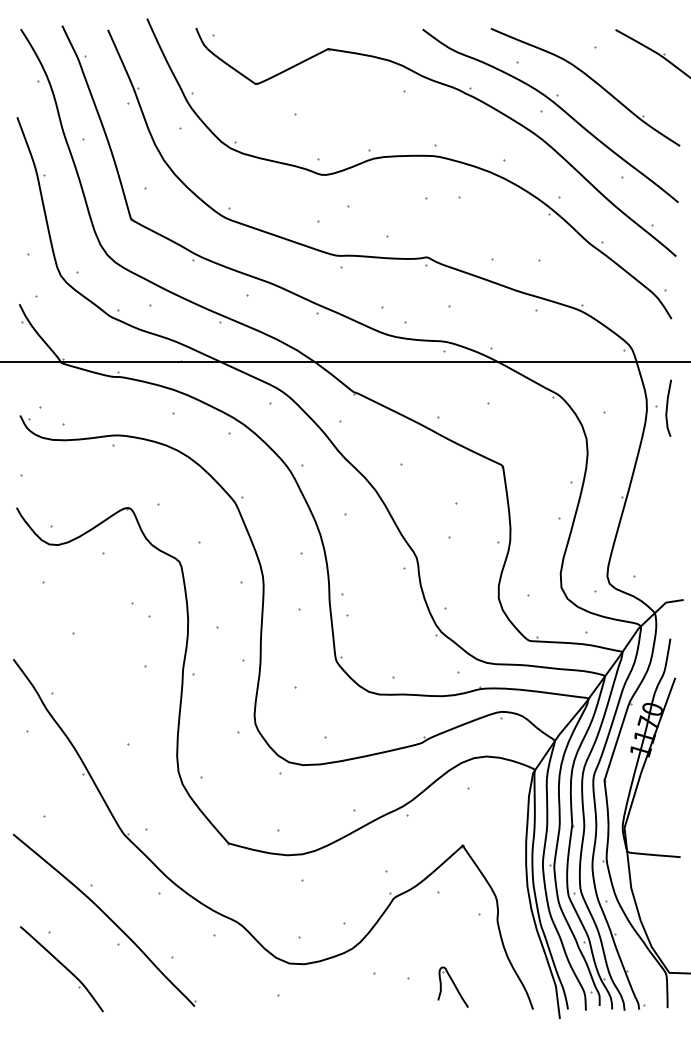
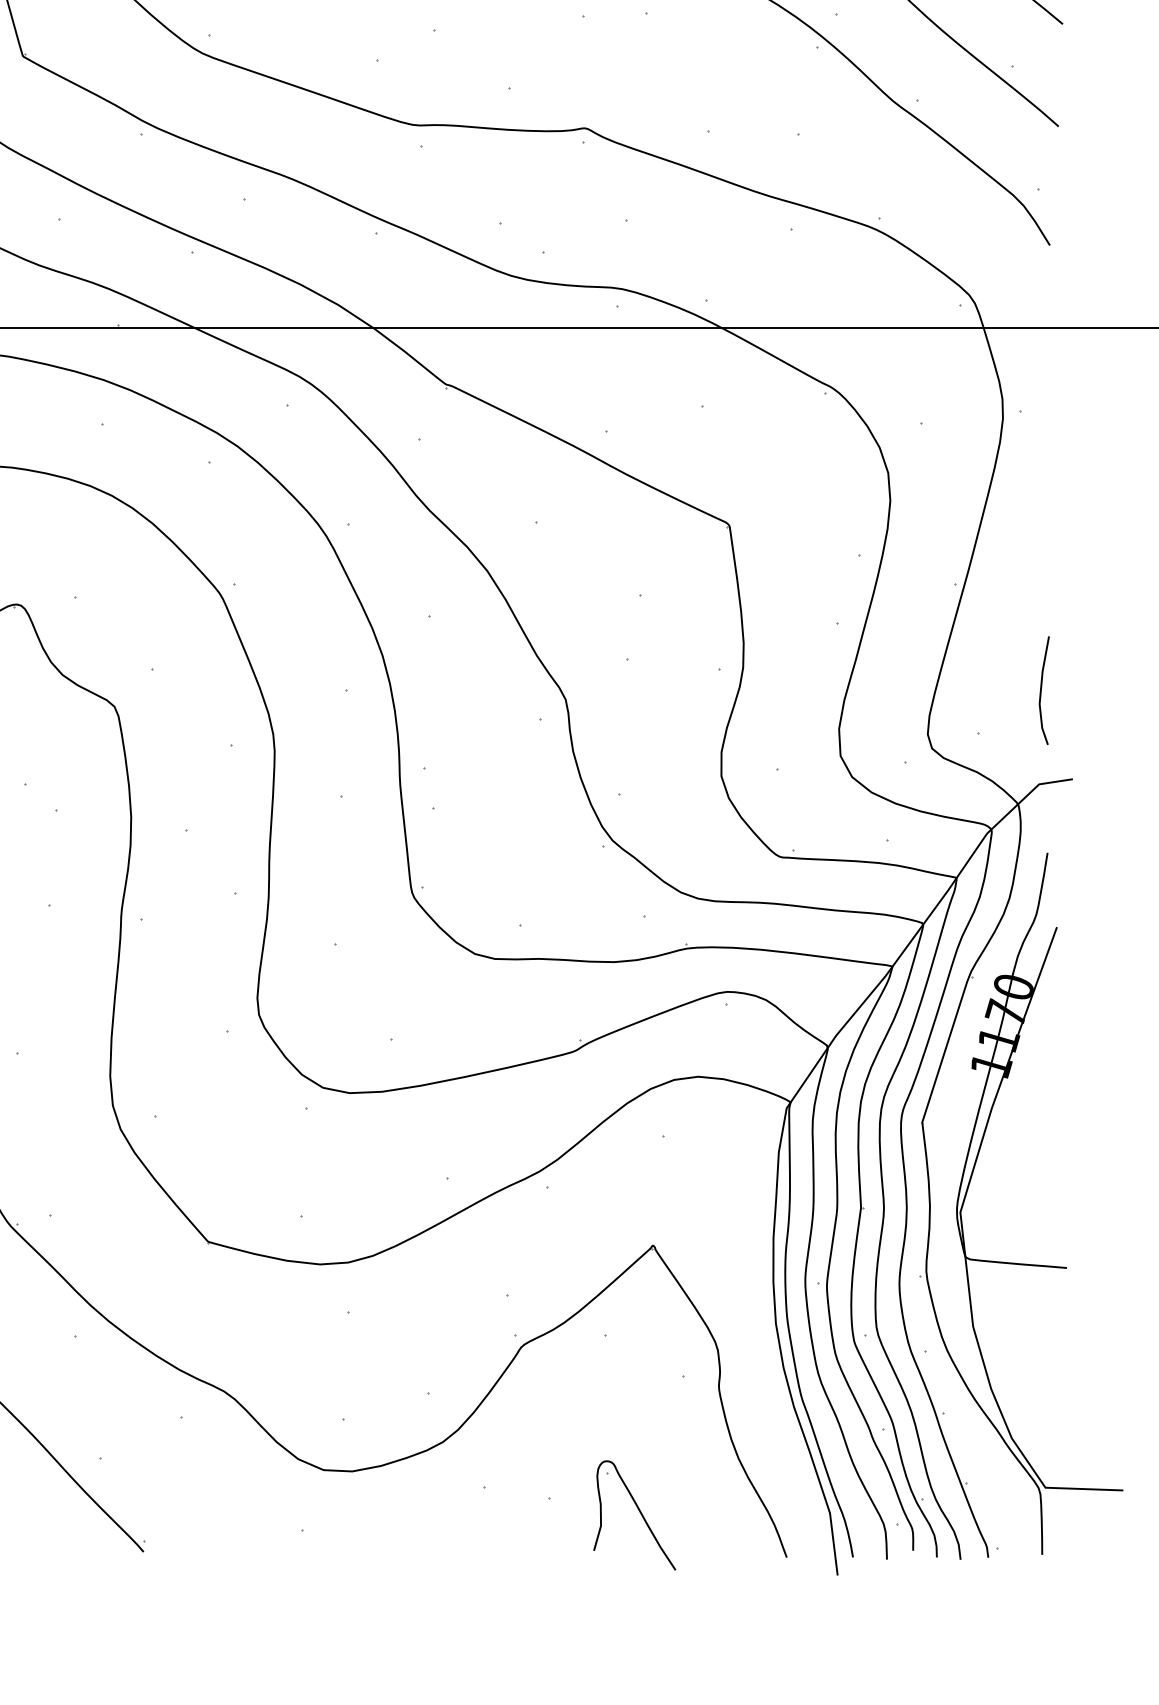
line: (667, 407) -> (1042, 689), moved
part: (453, 987) -> (635, 1515), size x1.43

